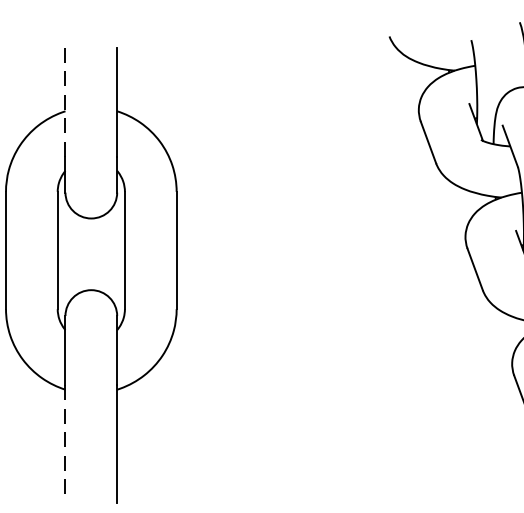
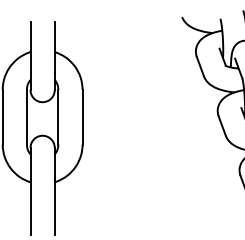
line: (65, 101) -> (30, 47), dashed -> solid
line: (65, 445) -> (30, 208), dashed -> solid

